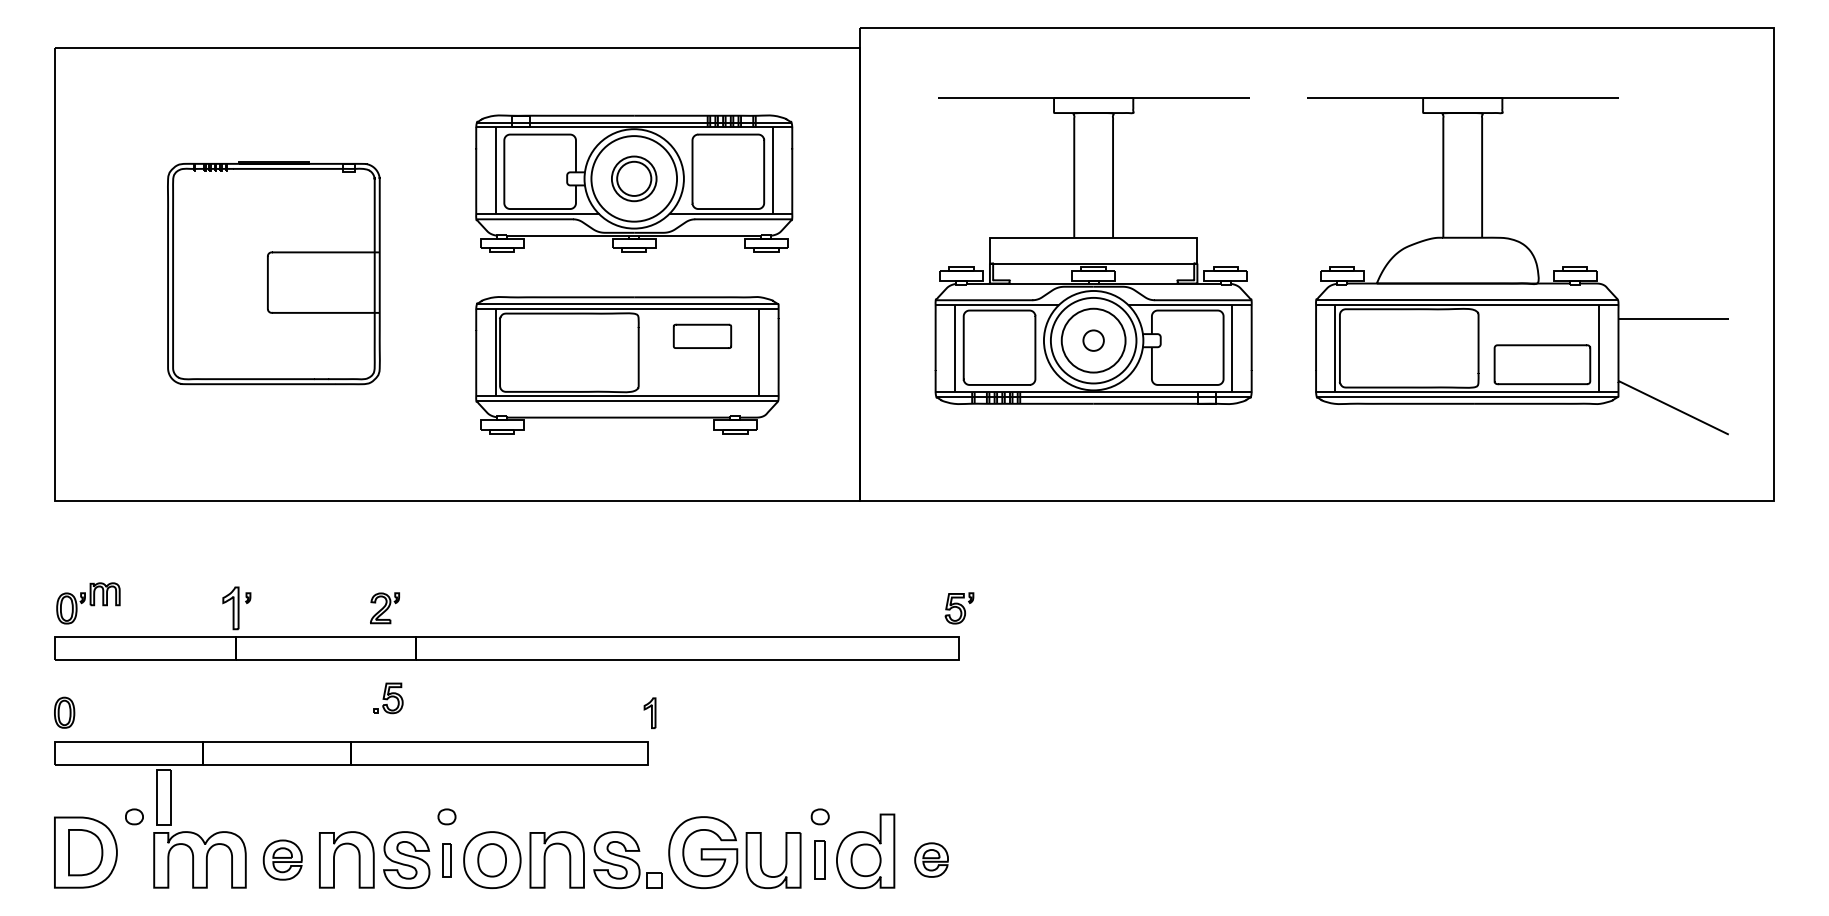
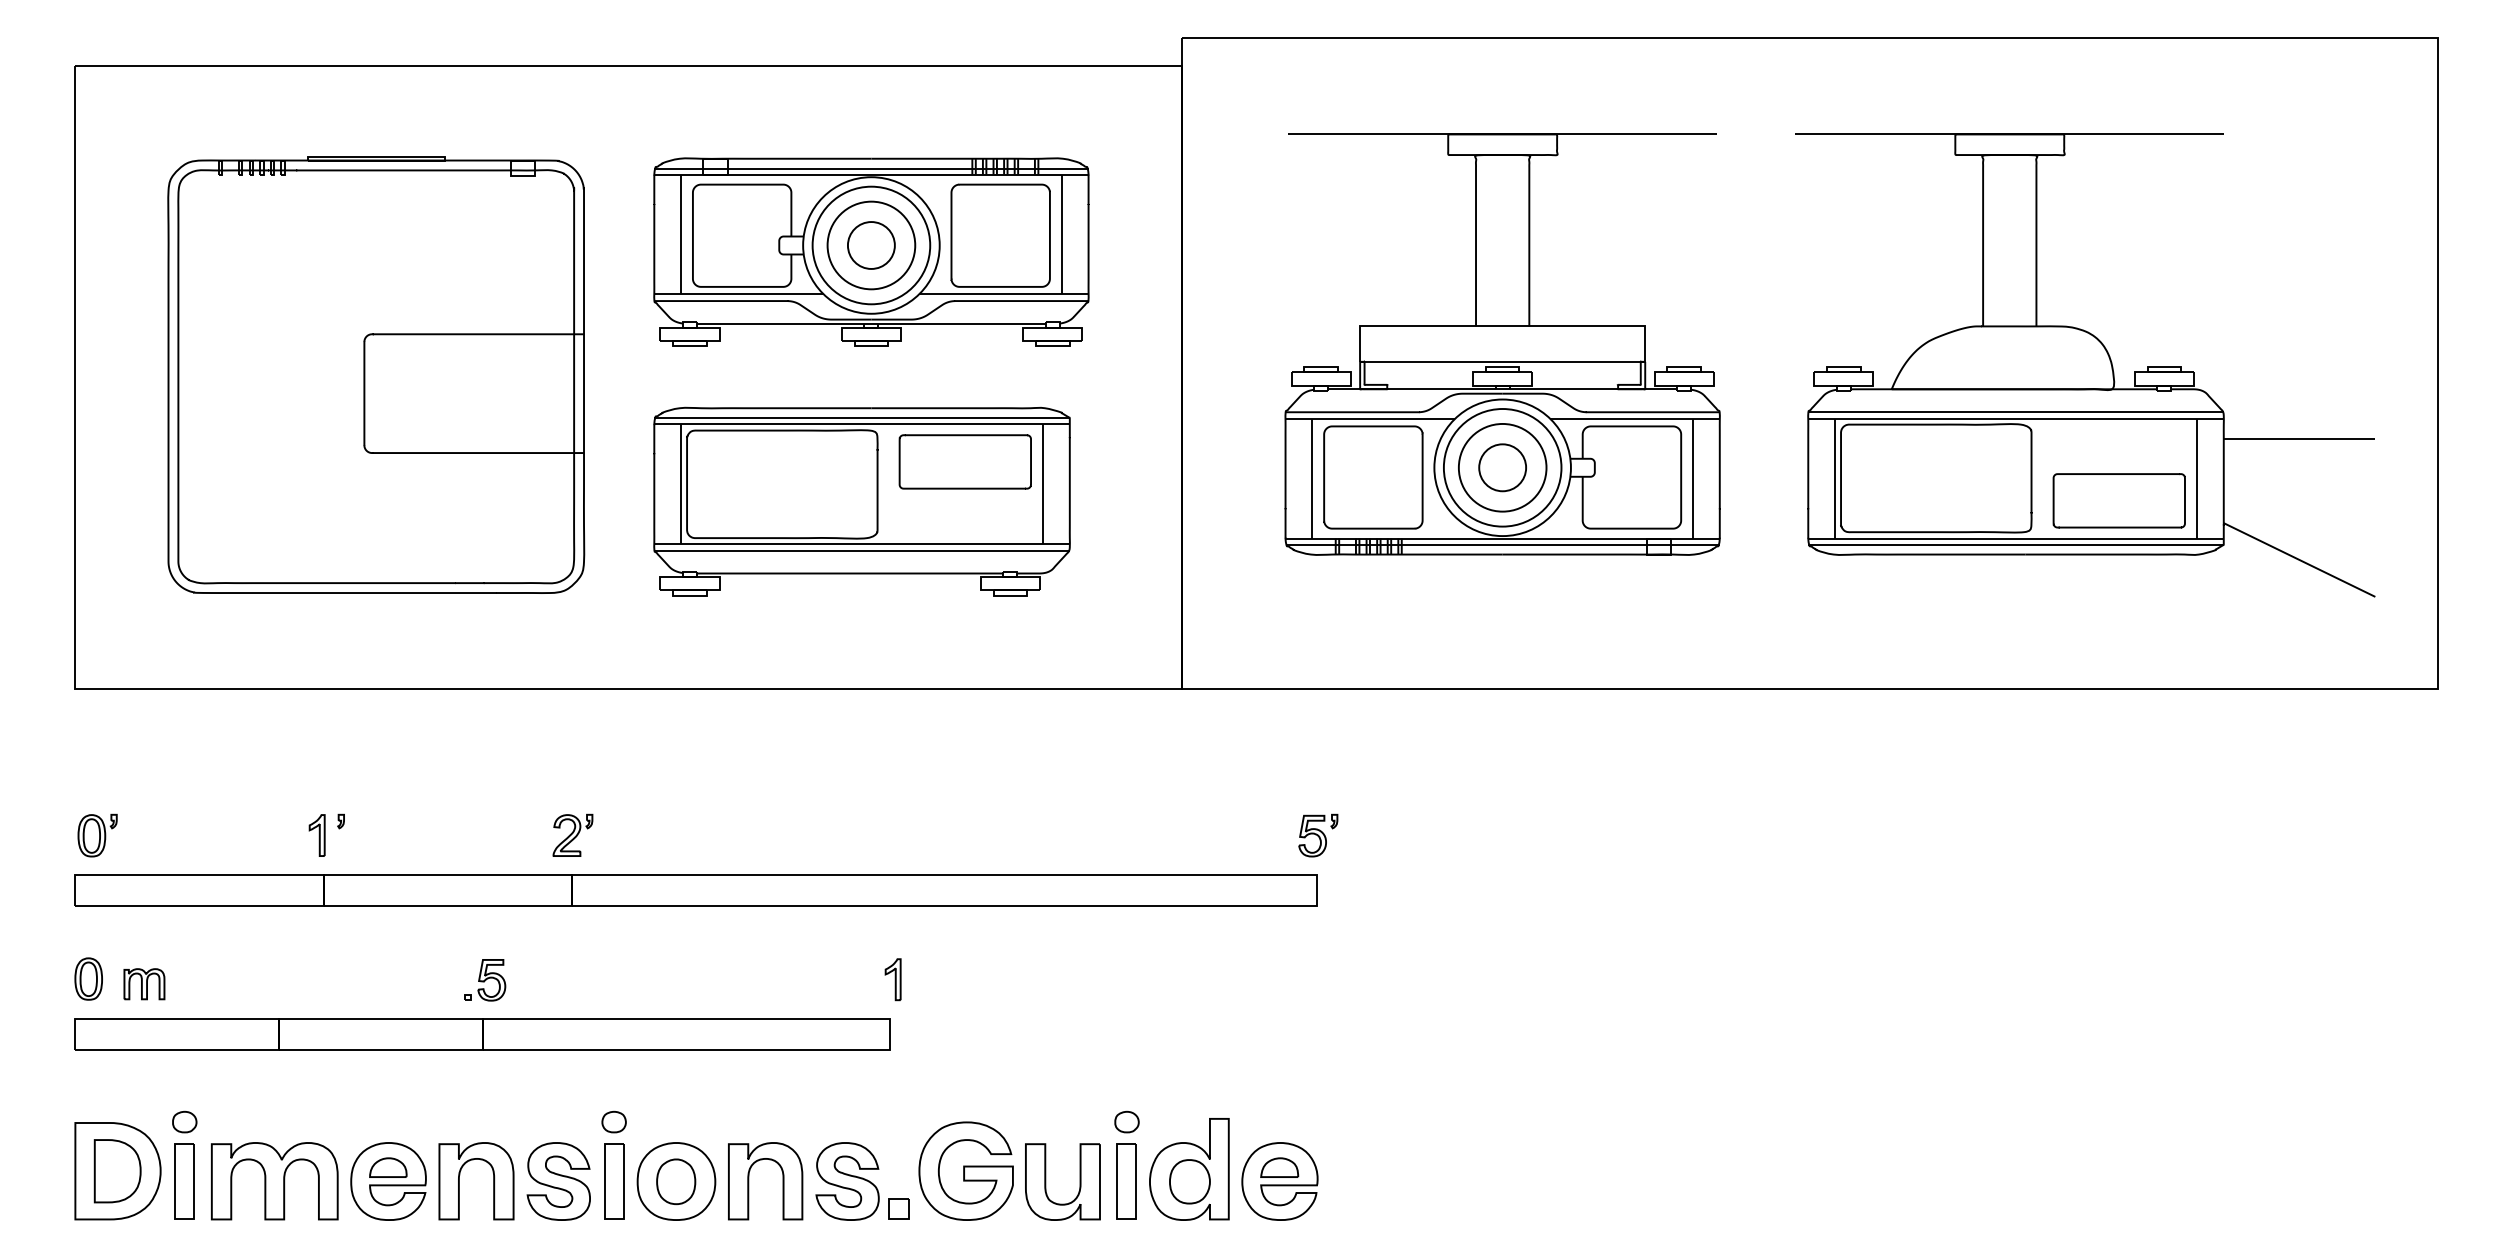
circle: (634, 178) -> (871, 245), size x1.43
part: (274, 272) -> (376, 374), size x1.43
part: (701, 336) -> (964, 461), size x1.67
circle: (1093, 340) -> (1502, 467), size x1.67
part: (105, 594) -> (144, 984), moved
part: (384, 607) -> (572, 834), moved
part: (230, 608) -> (316, 835), size x0.71
part: (388, 698) -> (485, 980), moved
part: (164, 797) -> (184, 1181), moved
part: (282, 860) -> (388, 1181), size x1.43
part: (447, 860) -> (614, 1181), size x1.67
part: (819, 860) -> (1126, 1181), size x1.43
part: (931, 860) -> (1279, 1181), size x1.67

